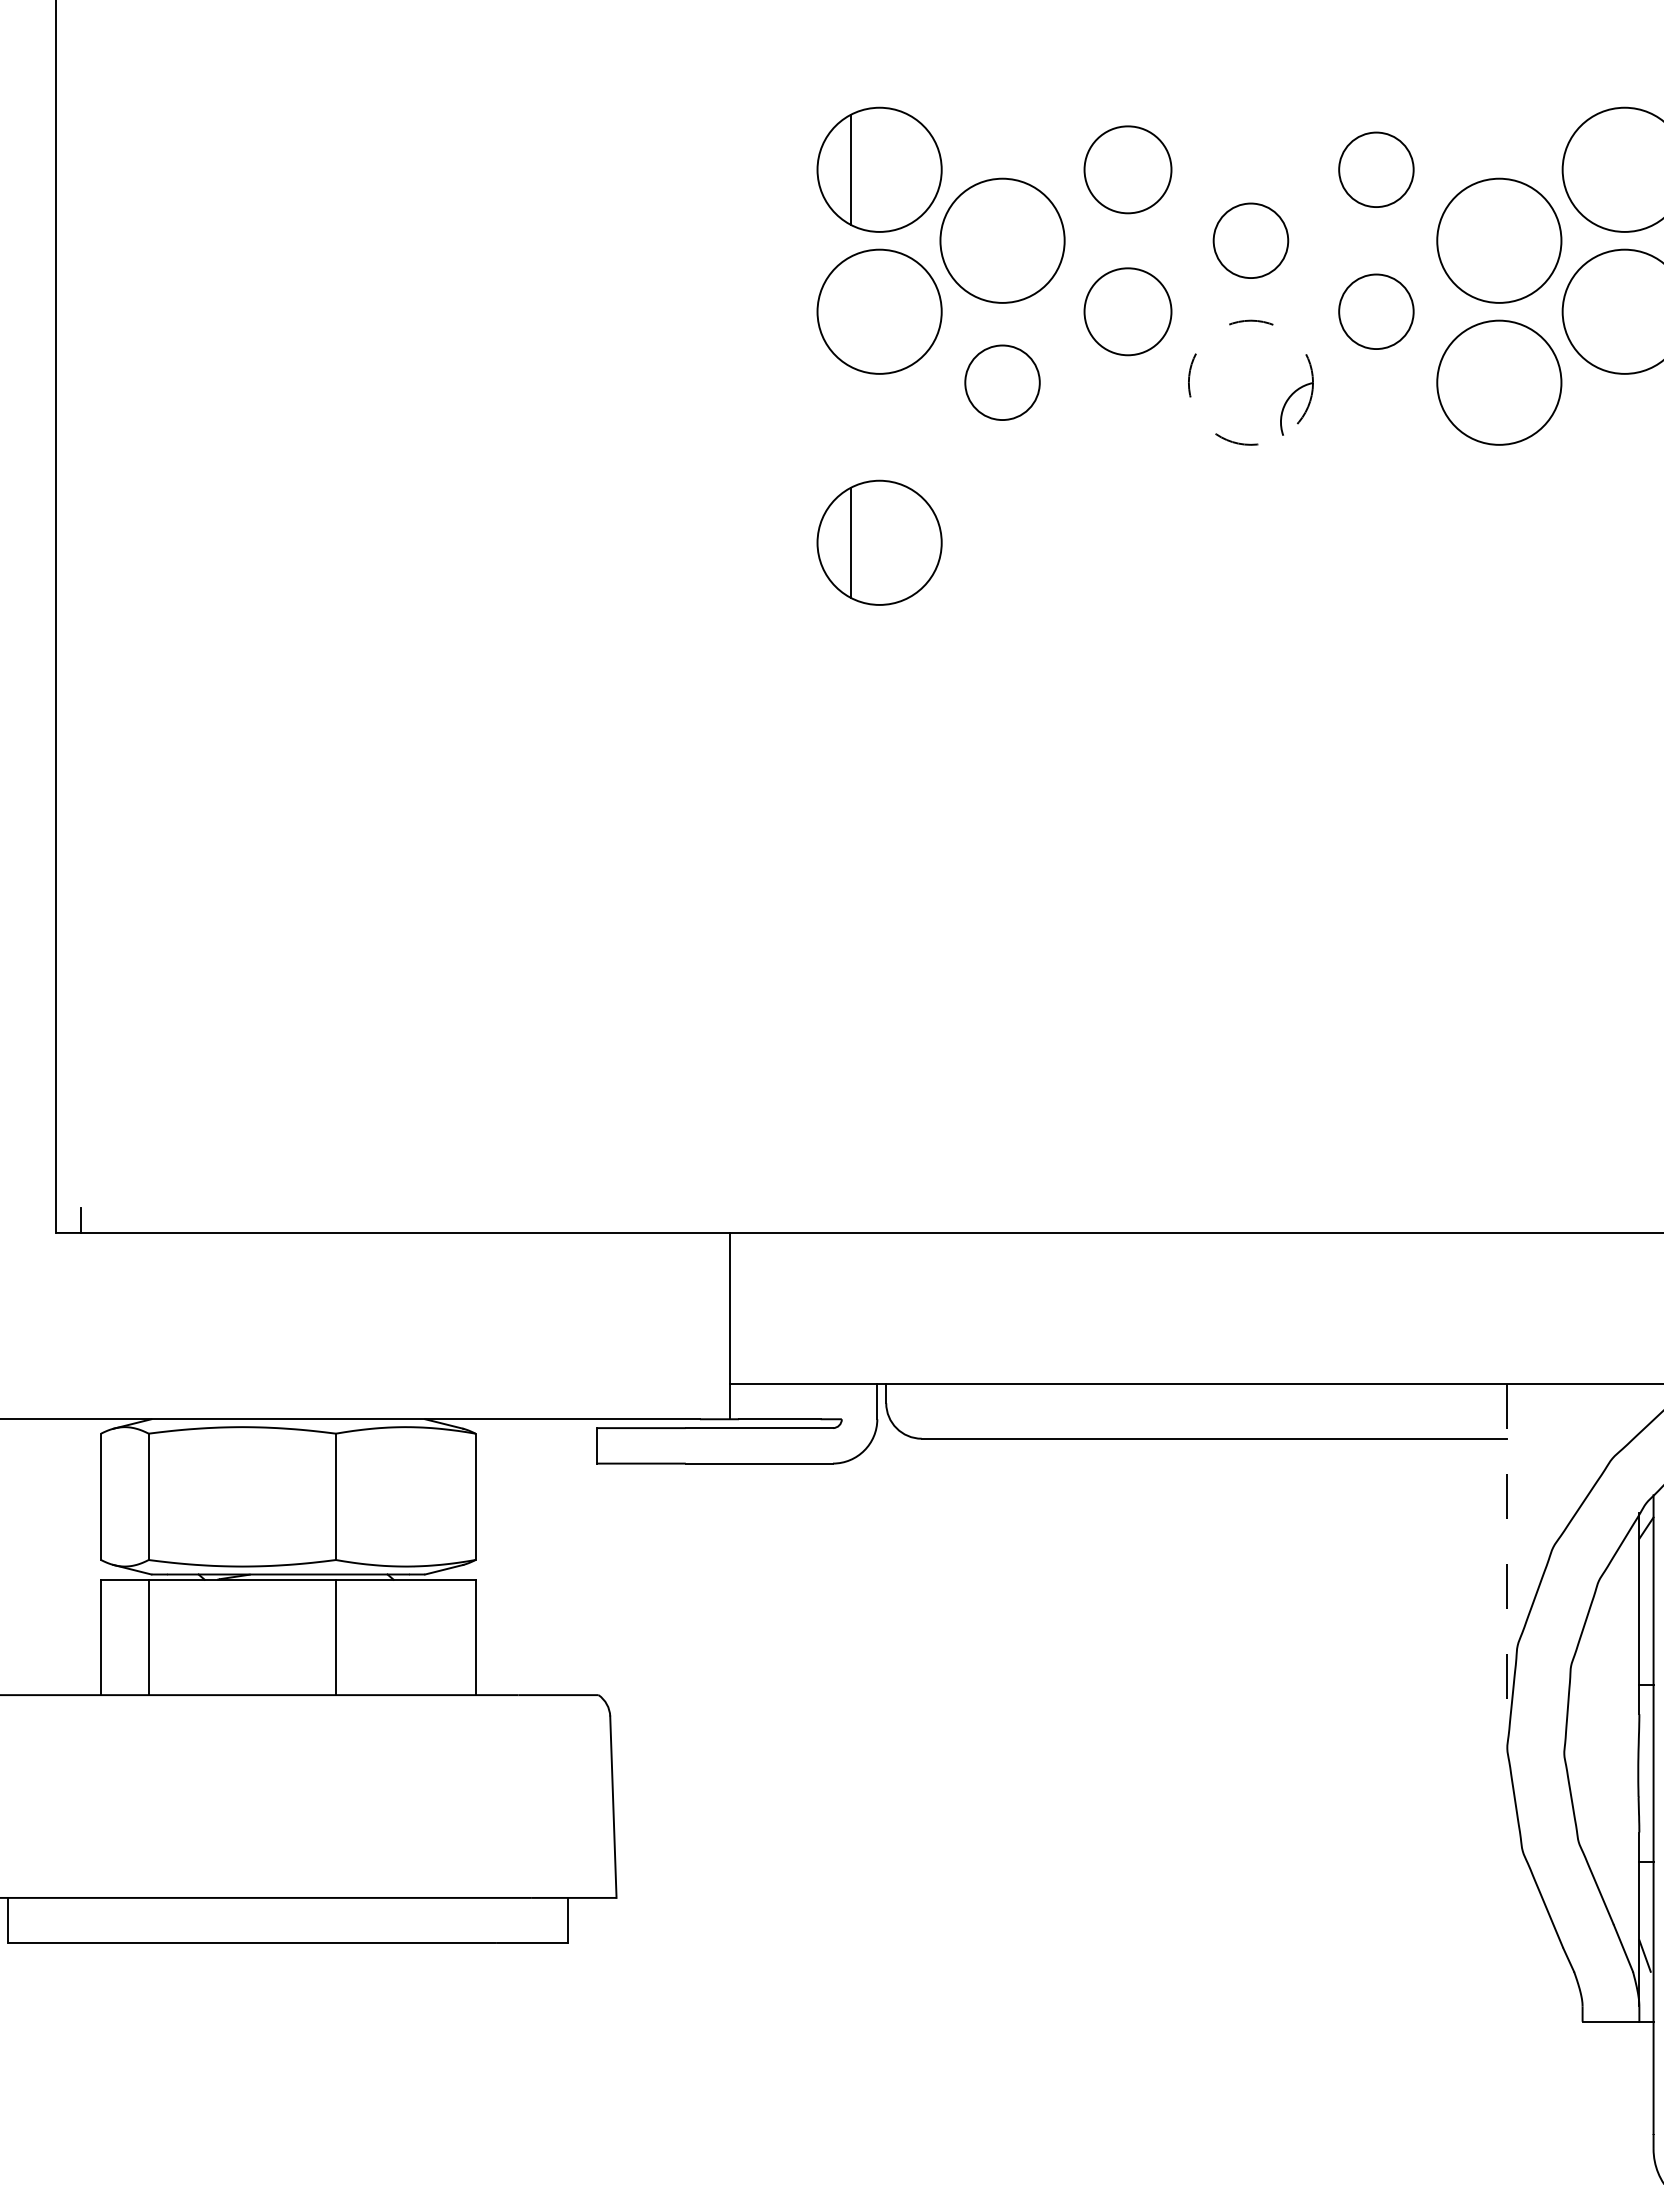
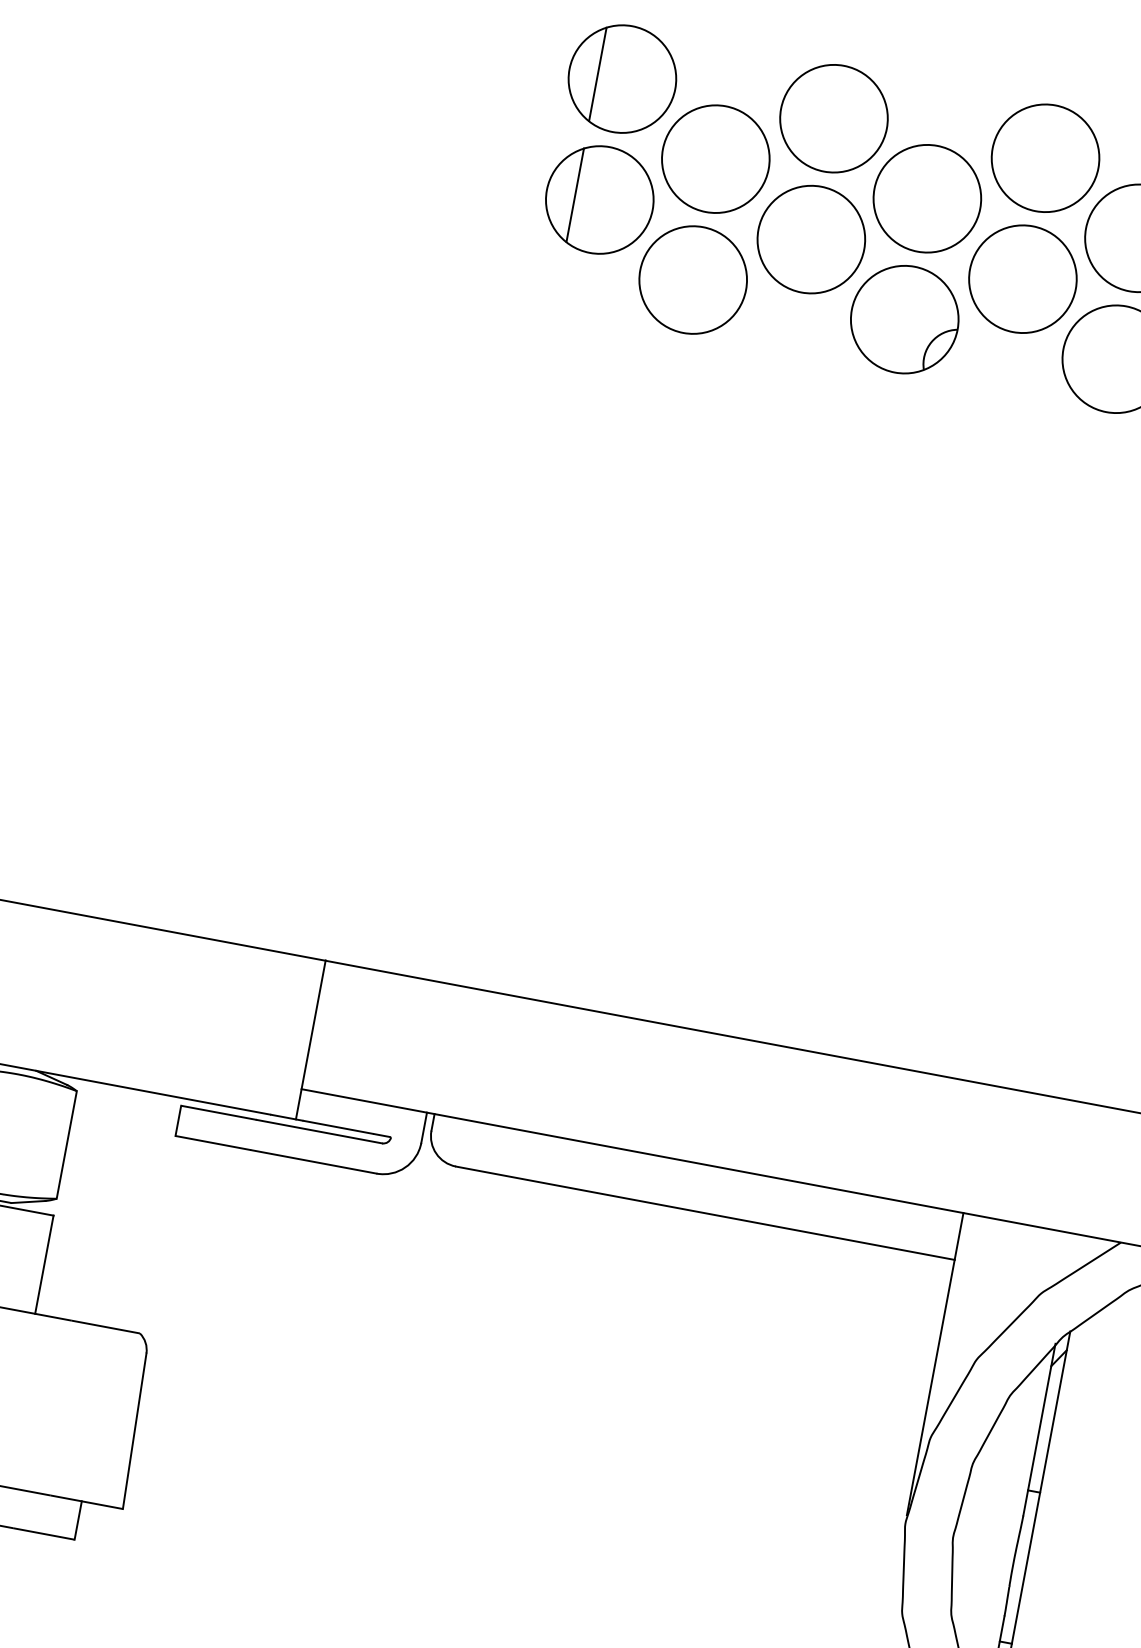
circle: (1127, 169) -> (833, 118), size x1.43
circle: (1376, 169) -> (1045, 158), size x1.67
circle: (1250, 240) -> (927, 198), size x1.67
line: (850, 311) -> (575, 195), added
circle: (1127, 311) -> (810, 239), size x1.43
circle: (1376, 311) -> (1023, 278), size x1.67
circle: (1002, 382) -> (693, 279), size x1.67
circle: (1250, 382) -> (904, 319), dashed -> solid
part: (879, 542) -> (562, 396), removed
line: (1507, 1561) -> (935, 1364), dashed -> solid

